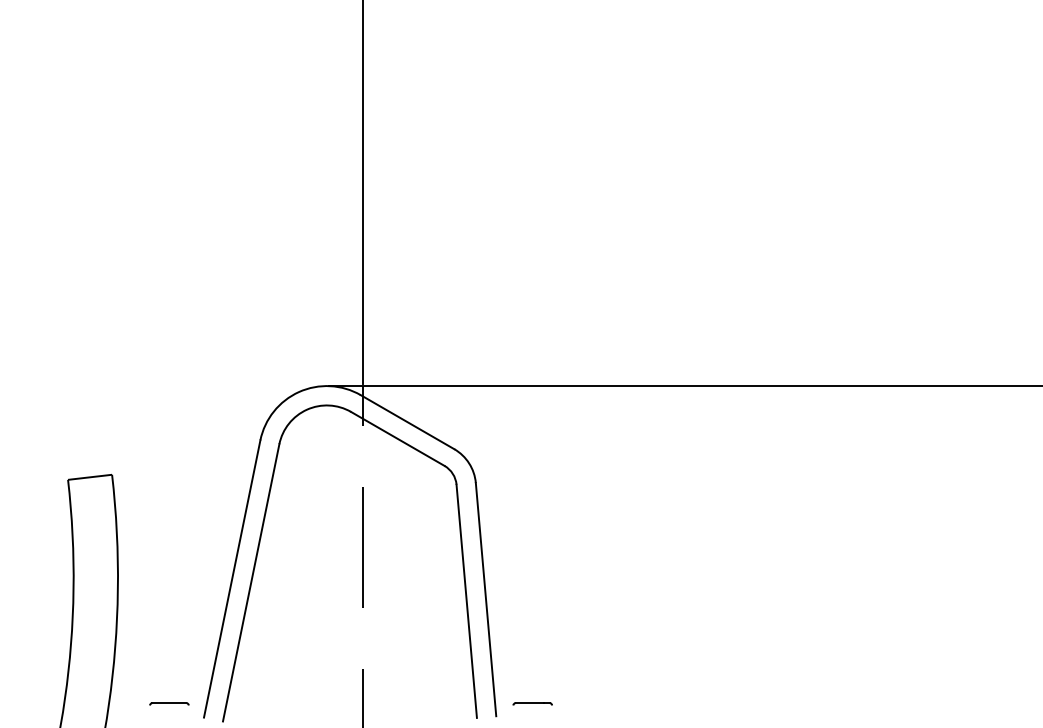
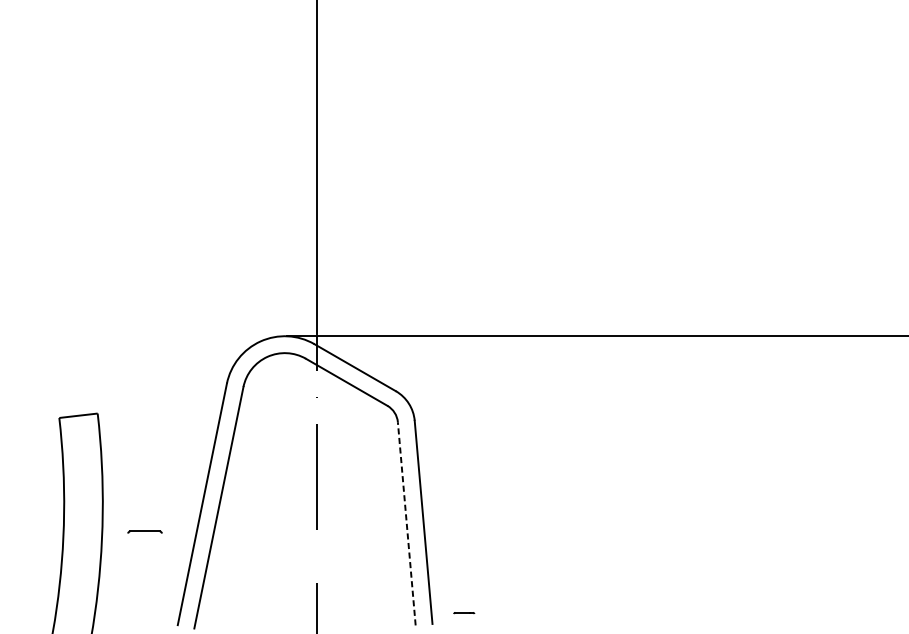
line: (466, 600) -> (406, 523), solid -> dashed
part: (169, 703) -> (145, 531), moved
part: (532, 703) -> (464, 612), size x0.6

